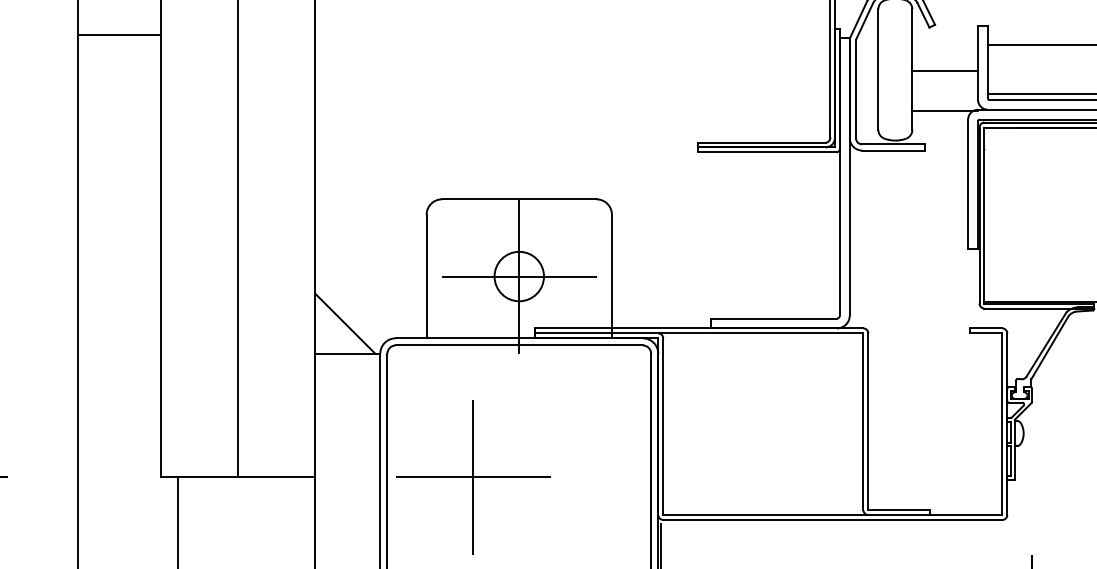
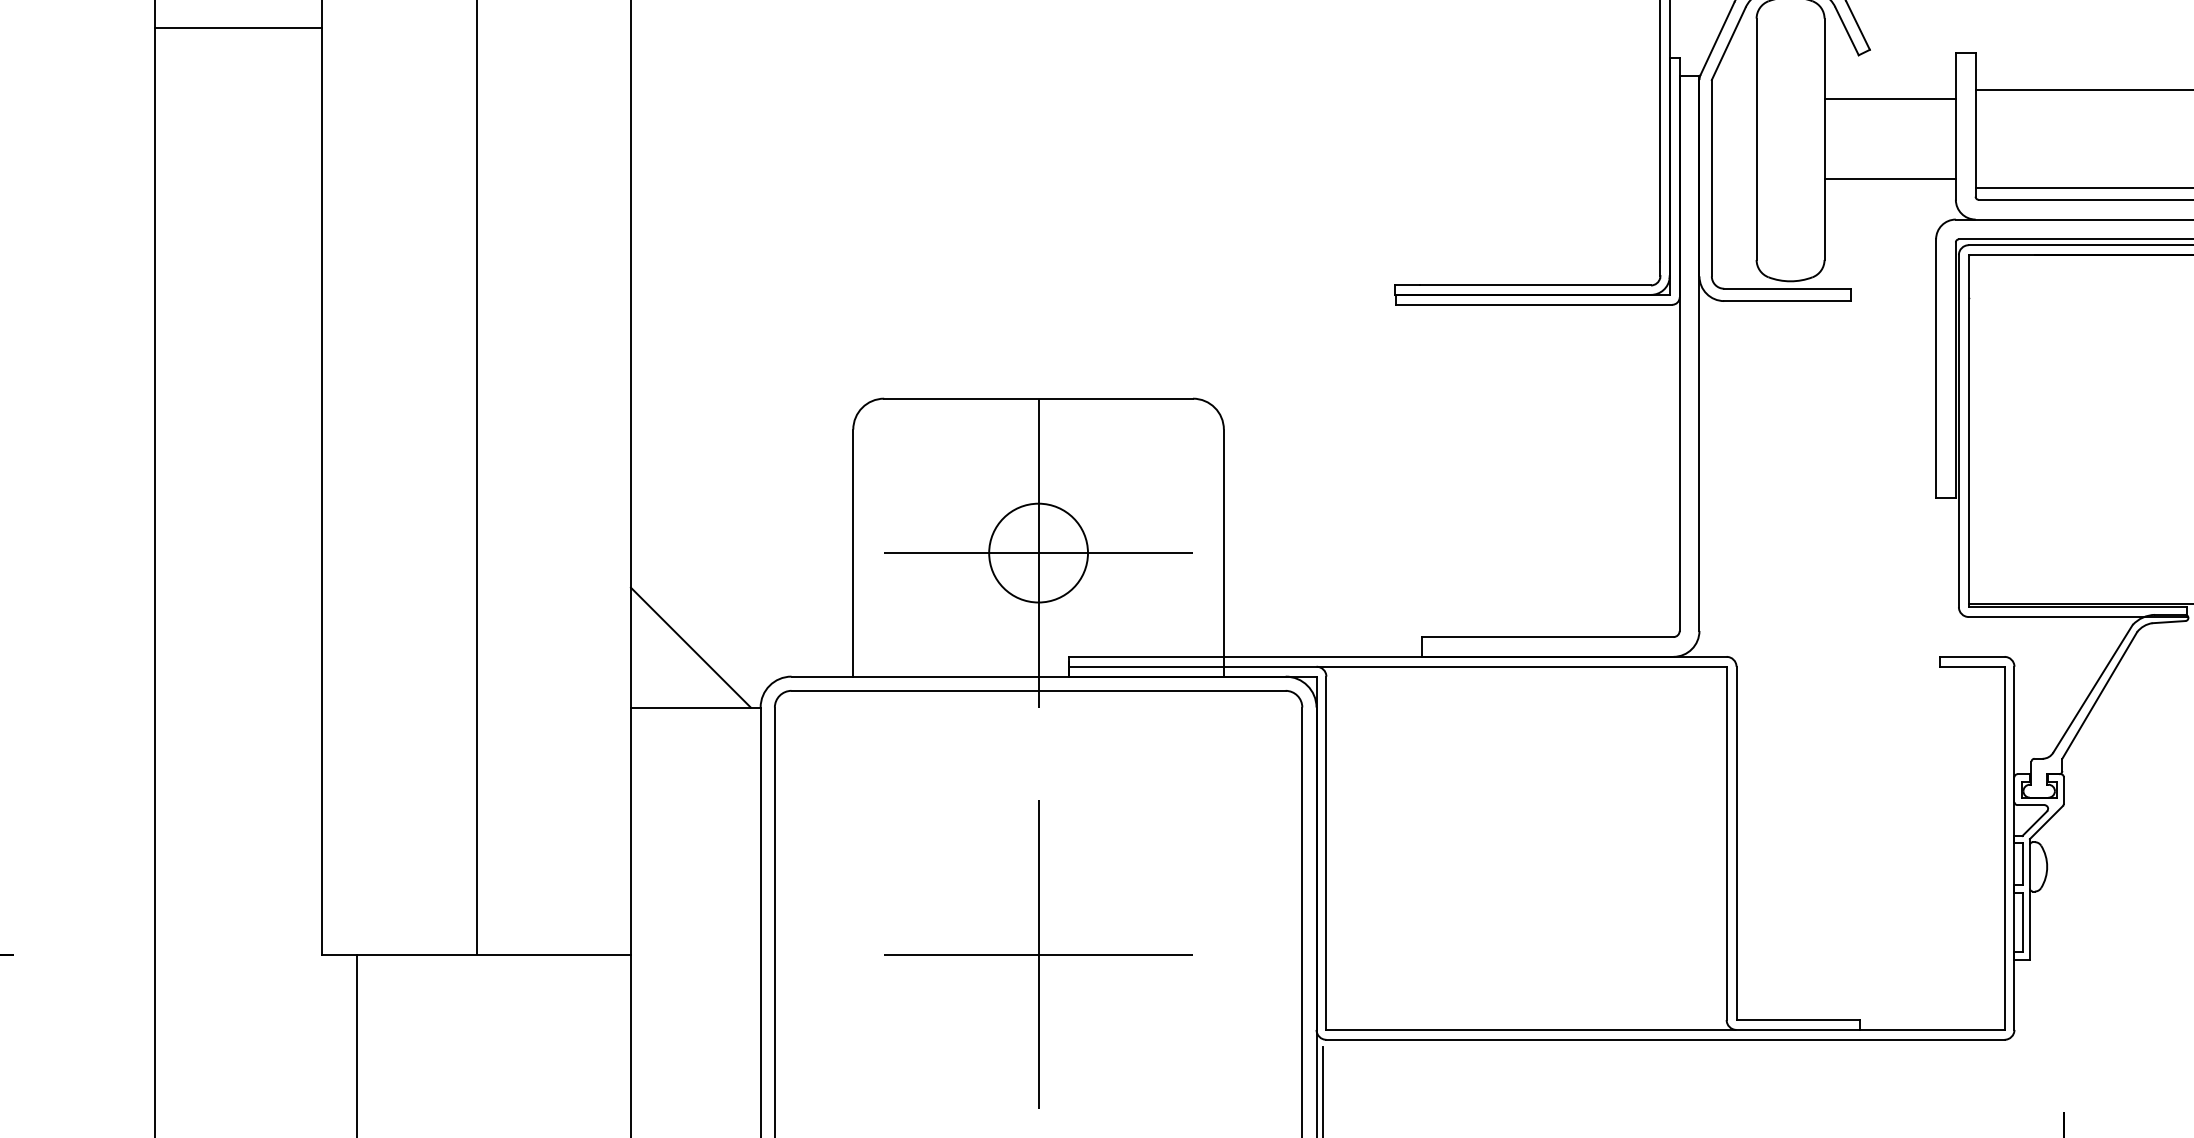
line: (118, 35) -> (237, 29), moved
line: (945, 70) -> (1890, 99), moved
line: (945, 110) -> (1890, 179), moved
part: (473, 477) -> (1039, 954), moved

